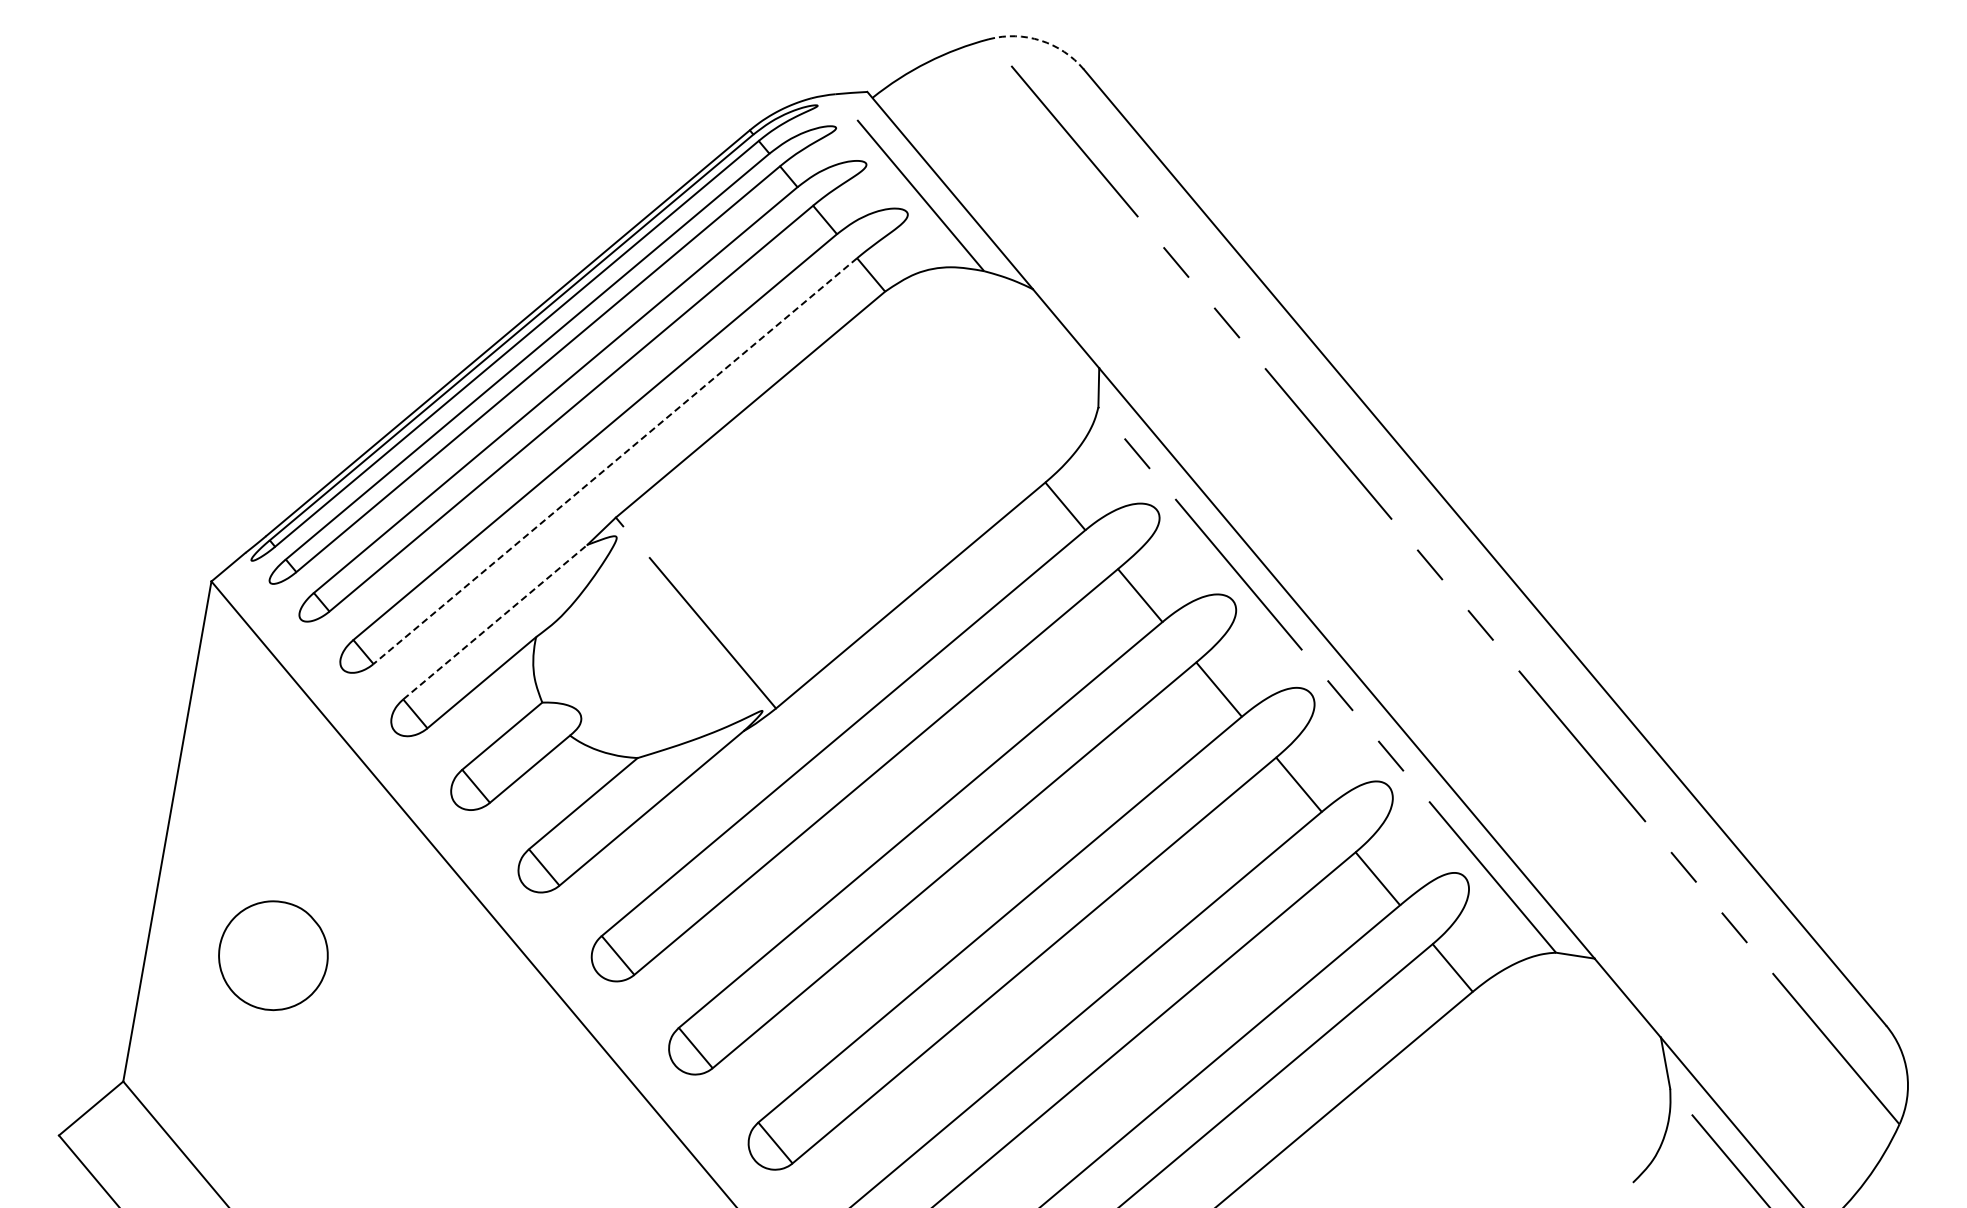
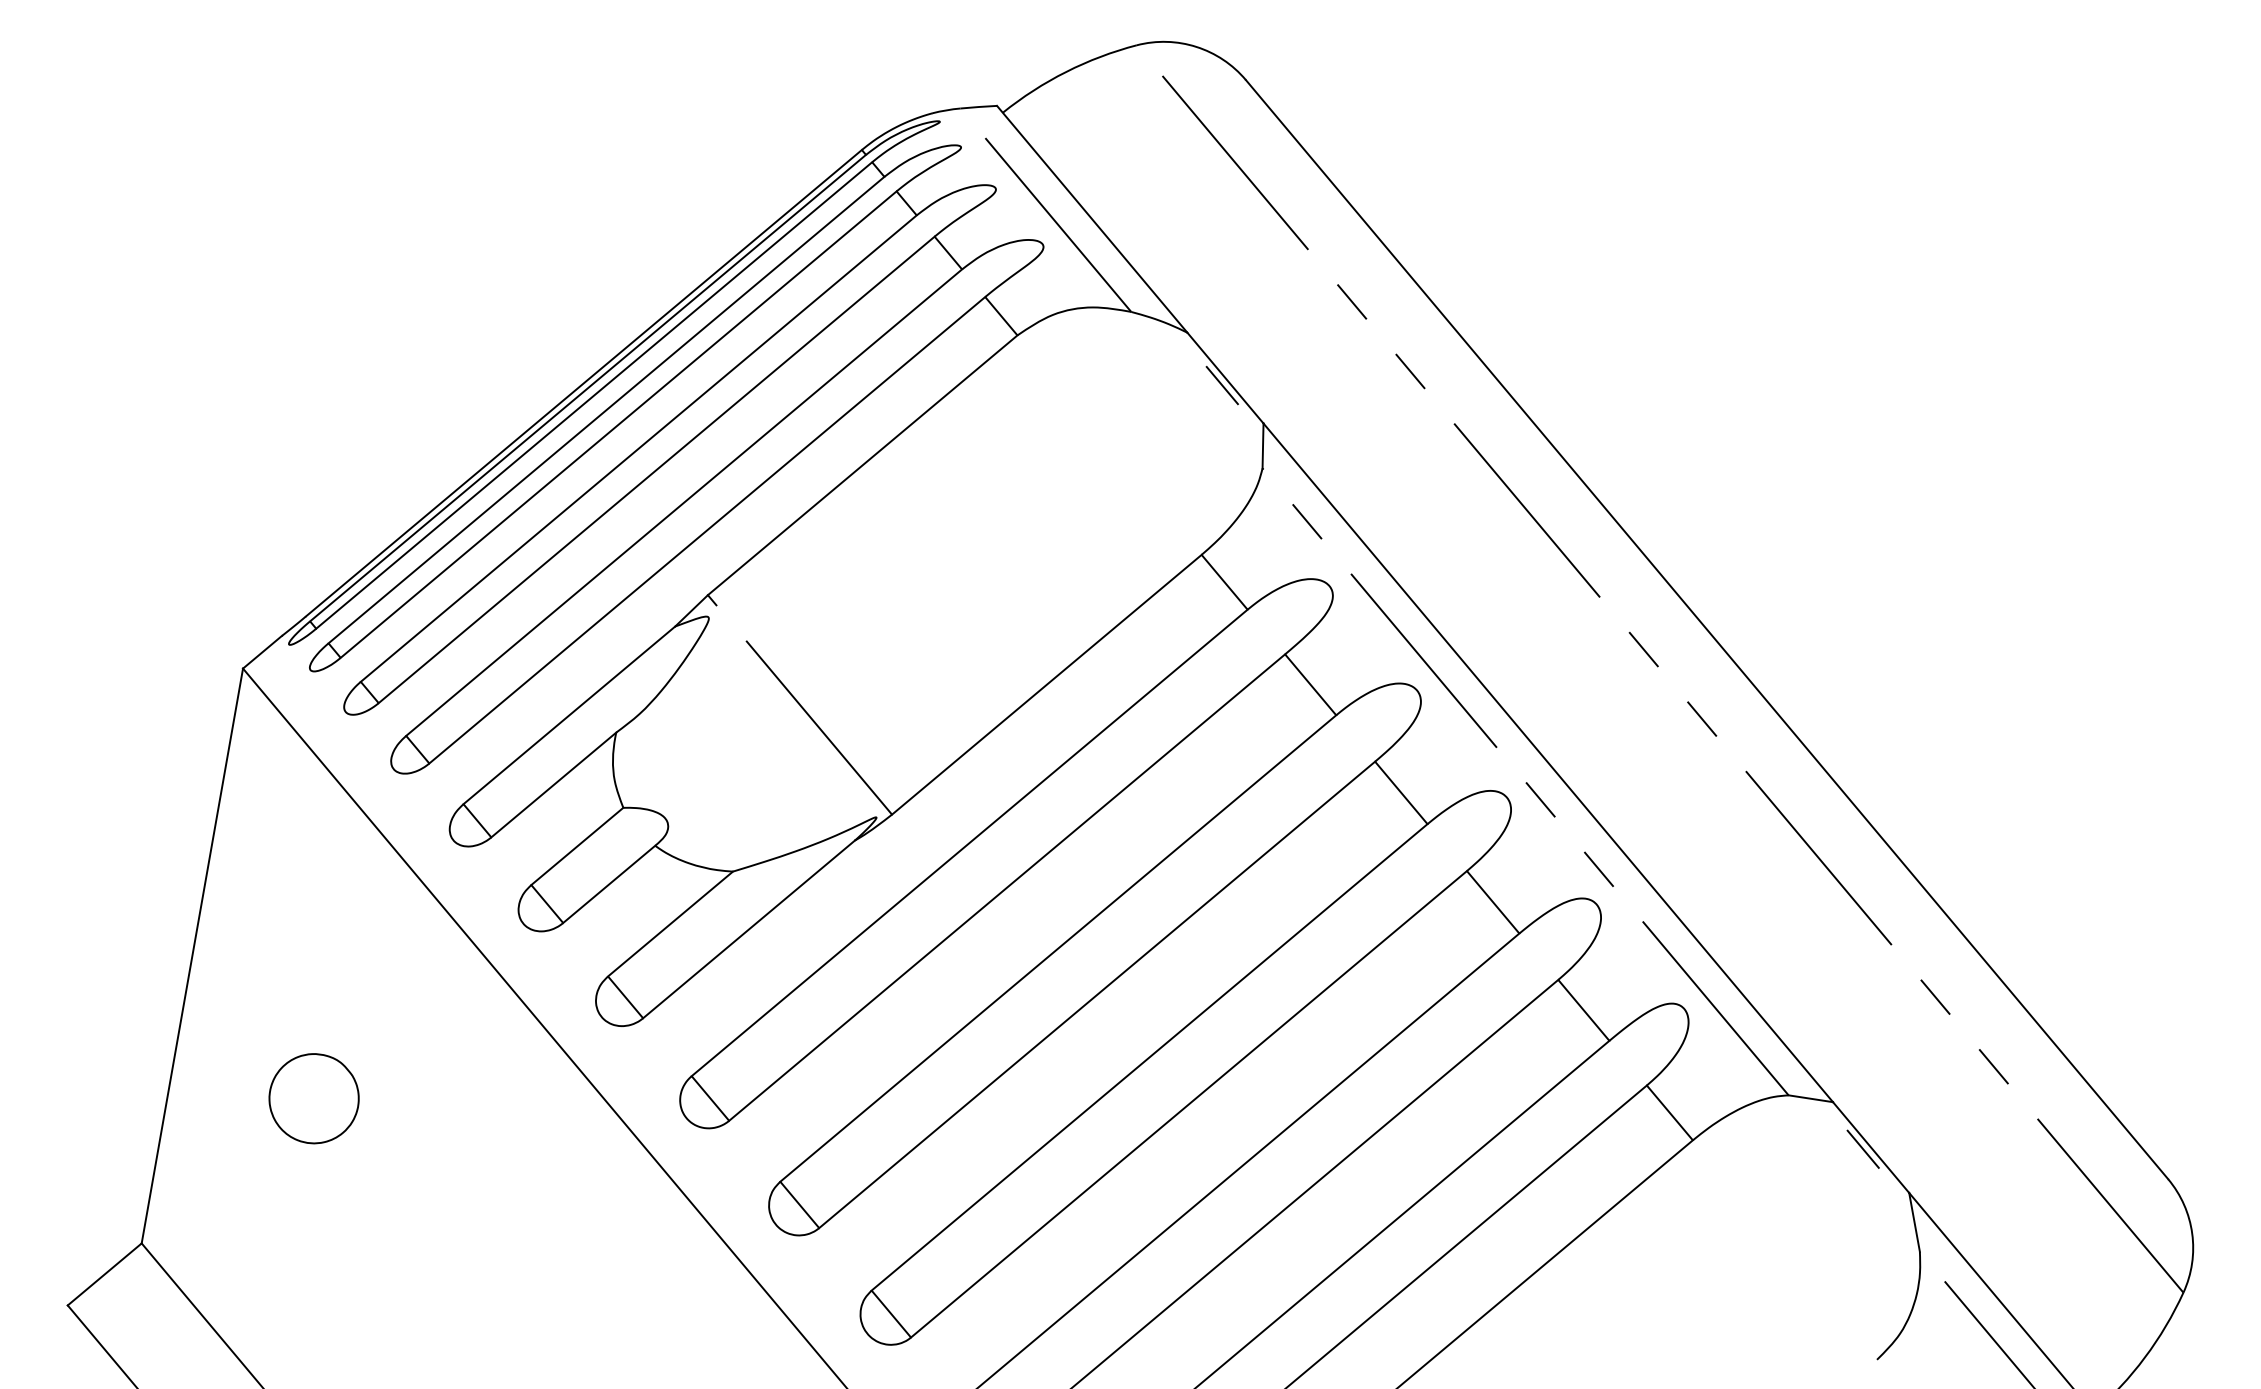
arc: (1040, 40) -> (1196, 46), dashed -> solid
line: (1062, 335) -> (1221, 385), added
line: (615, 461) -> (707, 530), dashed -> solid
line: (495, 621) -> (569, 714), dashed -> solid
part: (272, 955) -> (313, 1098), size x0.71
line: (1620, 999) -> (1862, 1149), added

